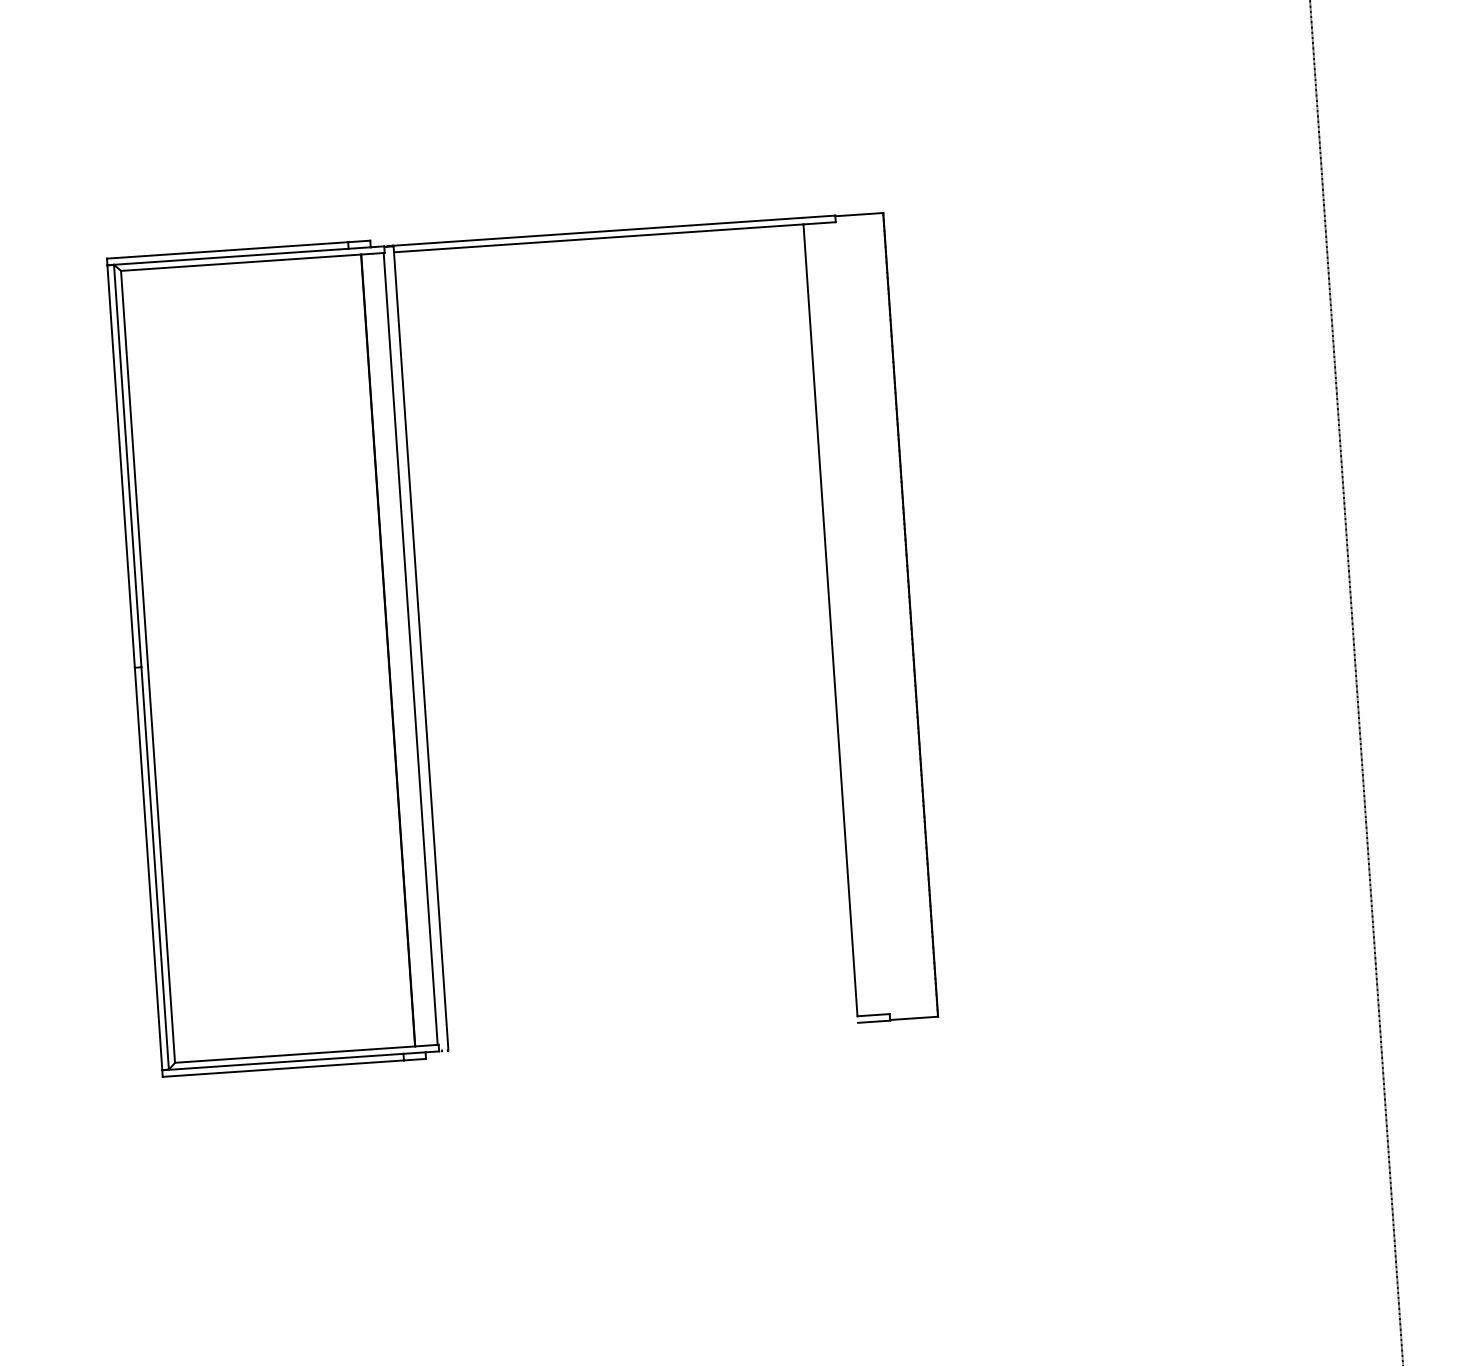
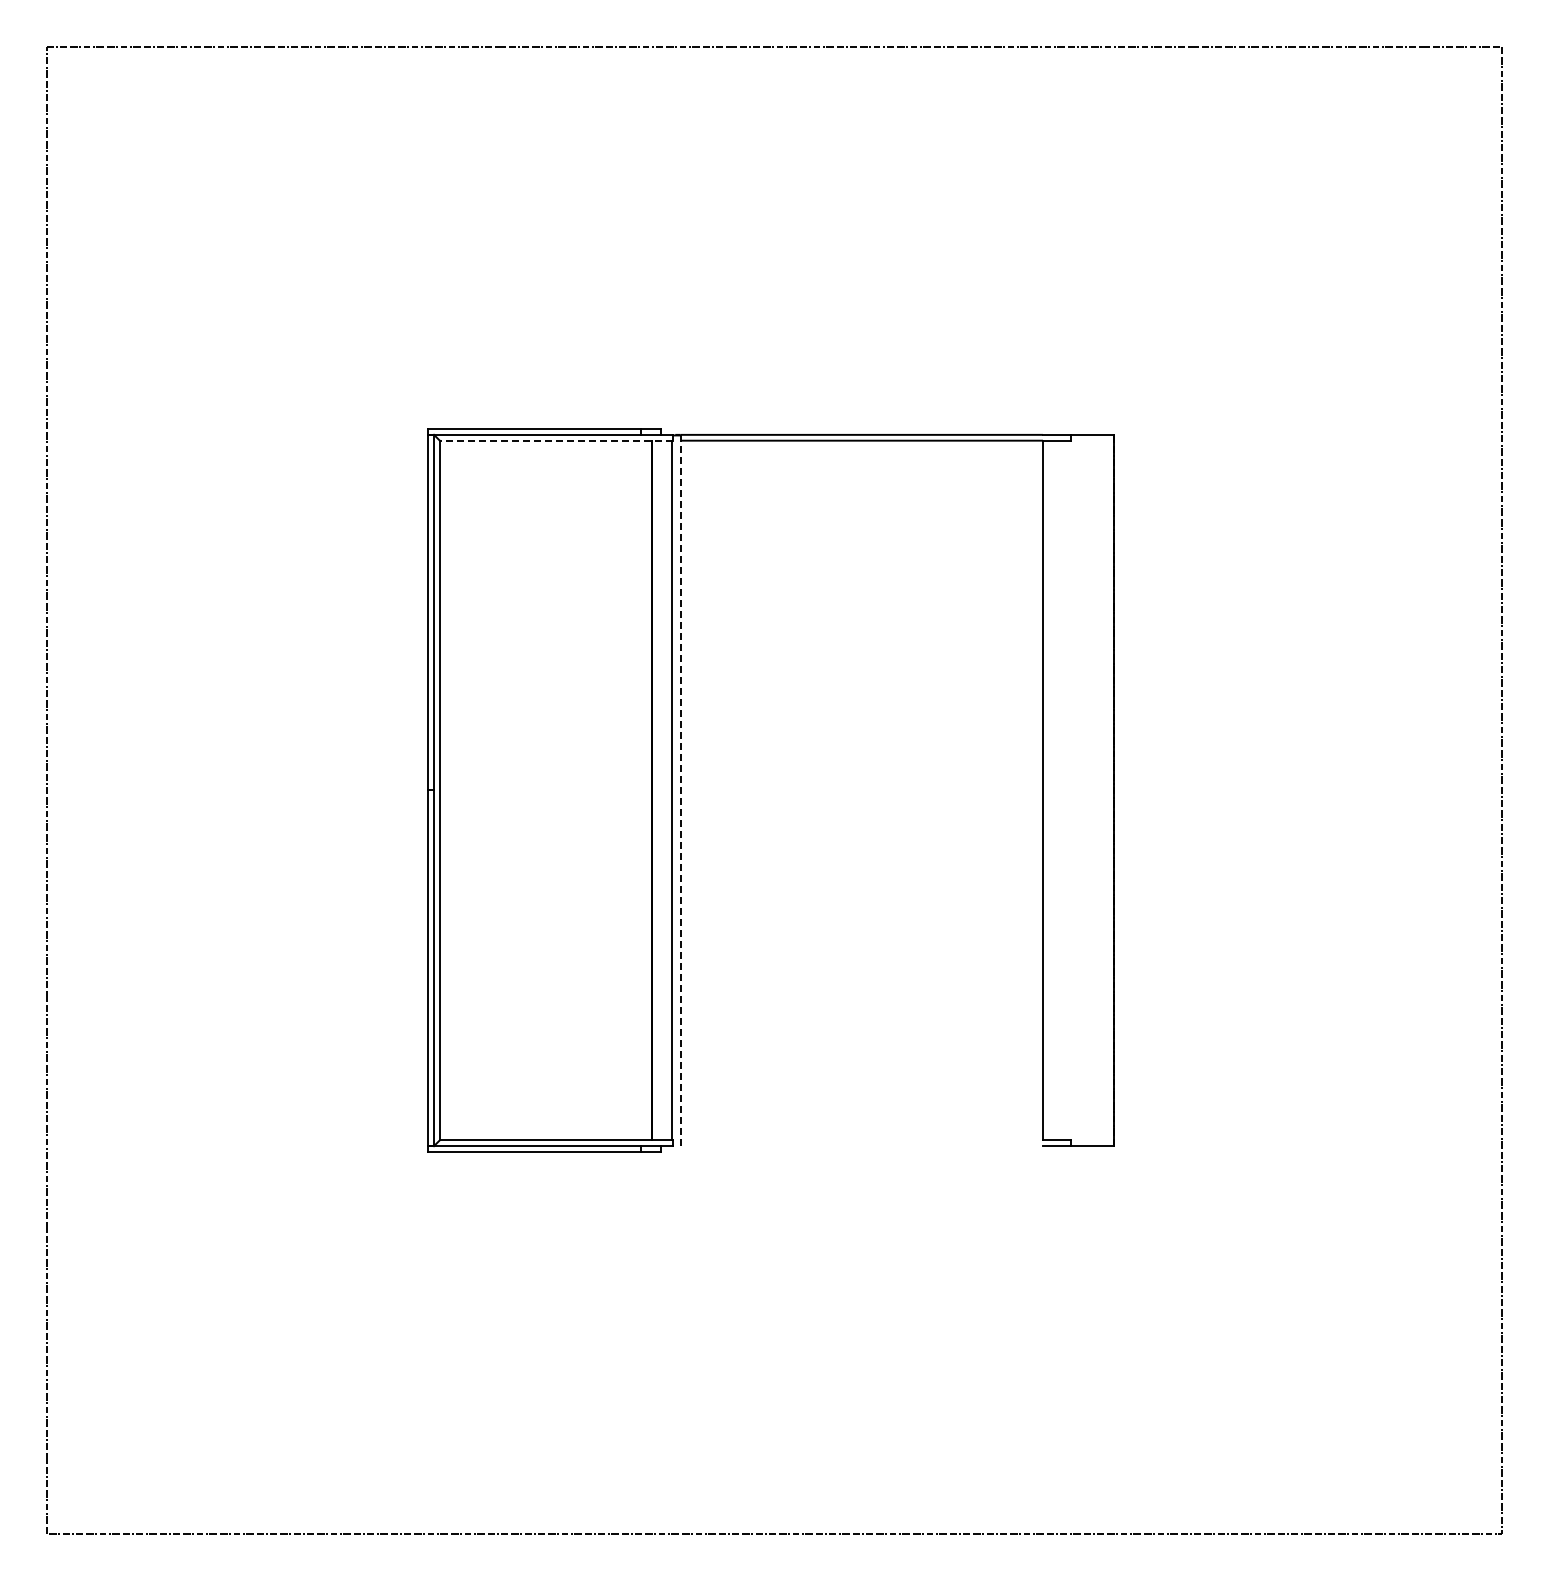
line: (251, 261) -> (555, 440), solid -> dashed
line: (421, 648) -> (681, 790), solid -> dashed

